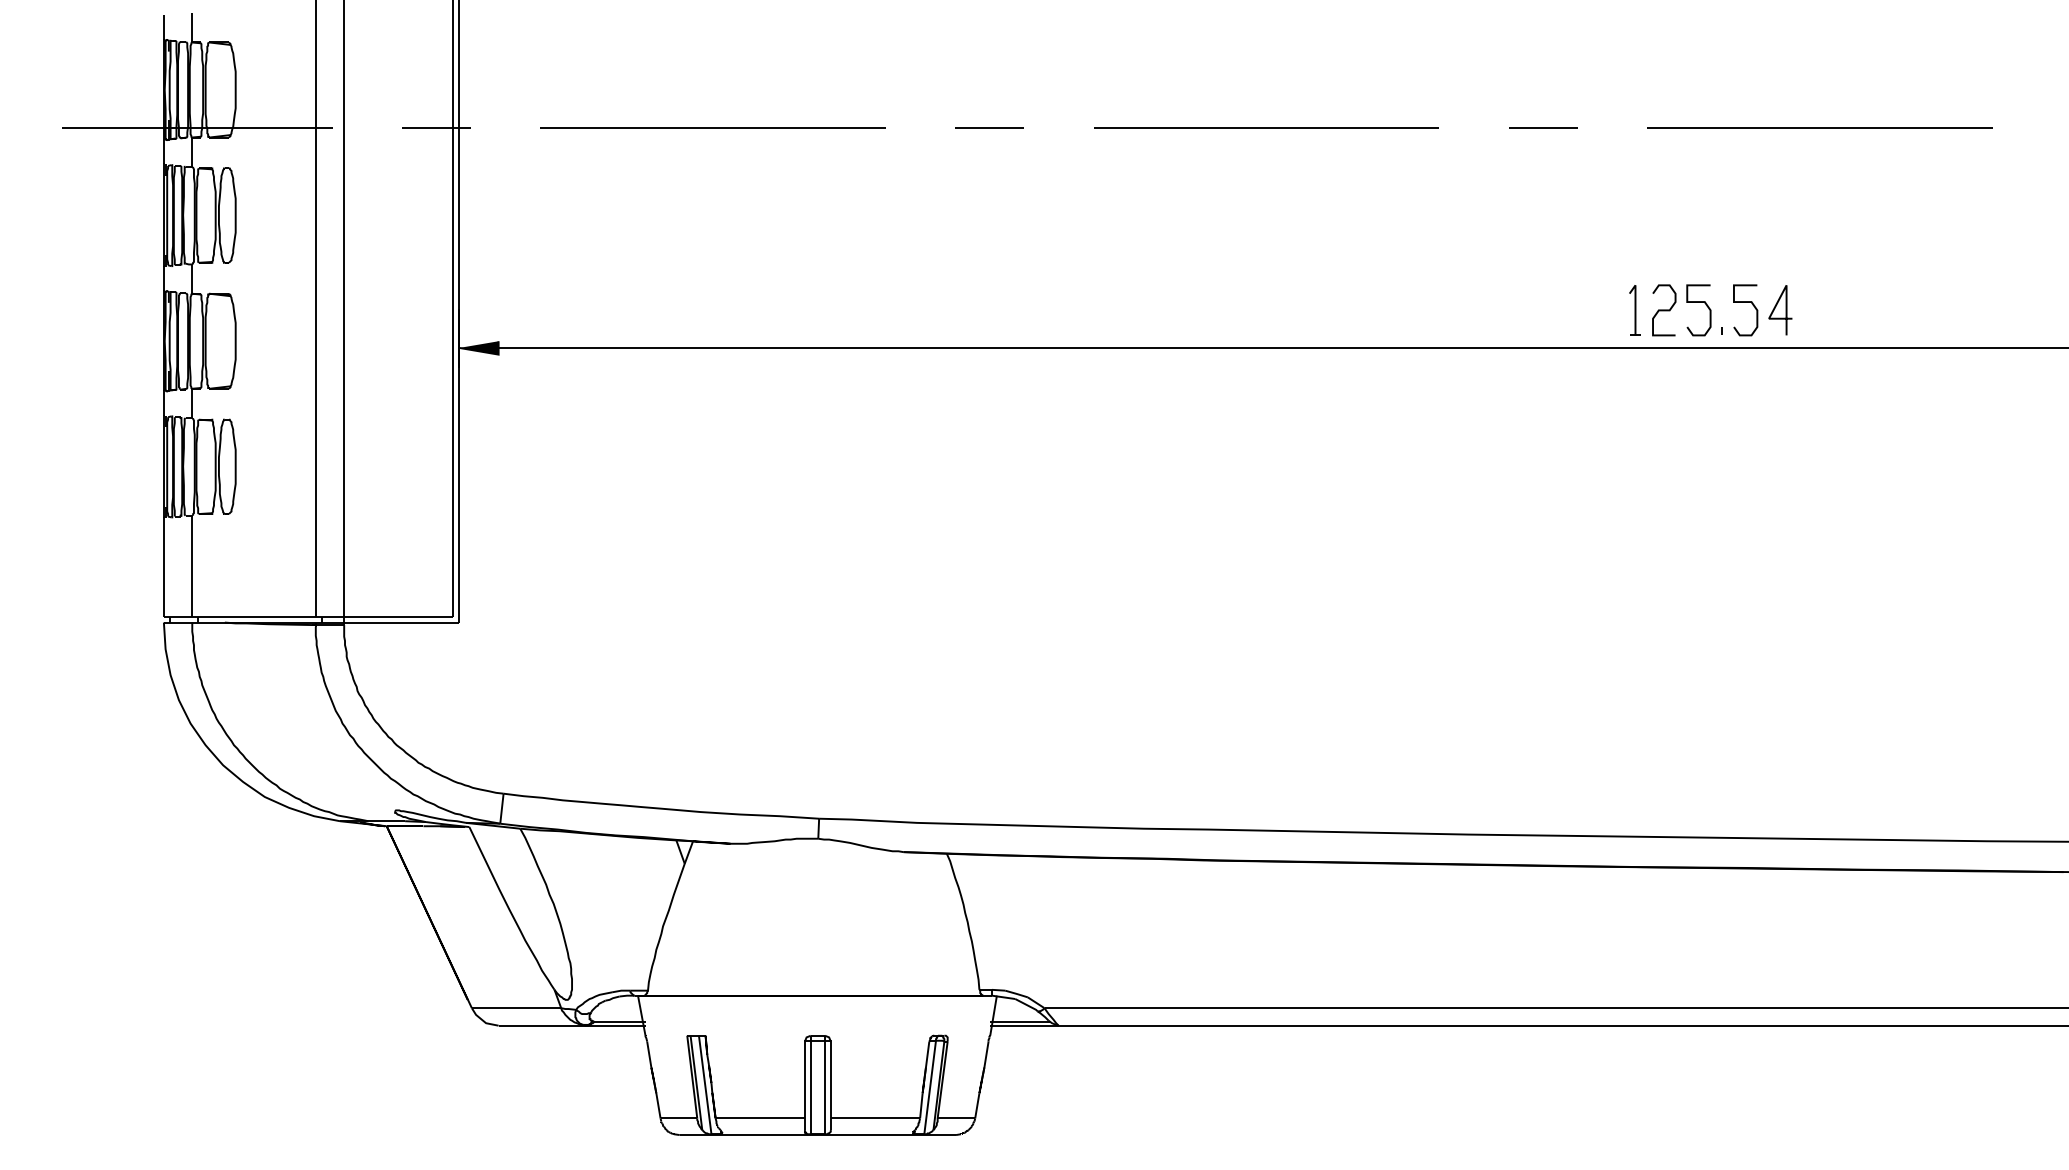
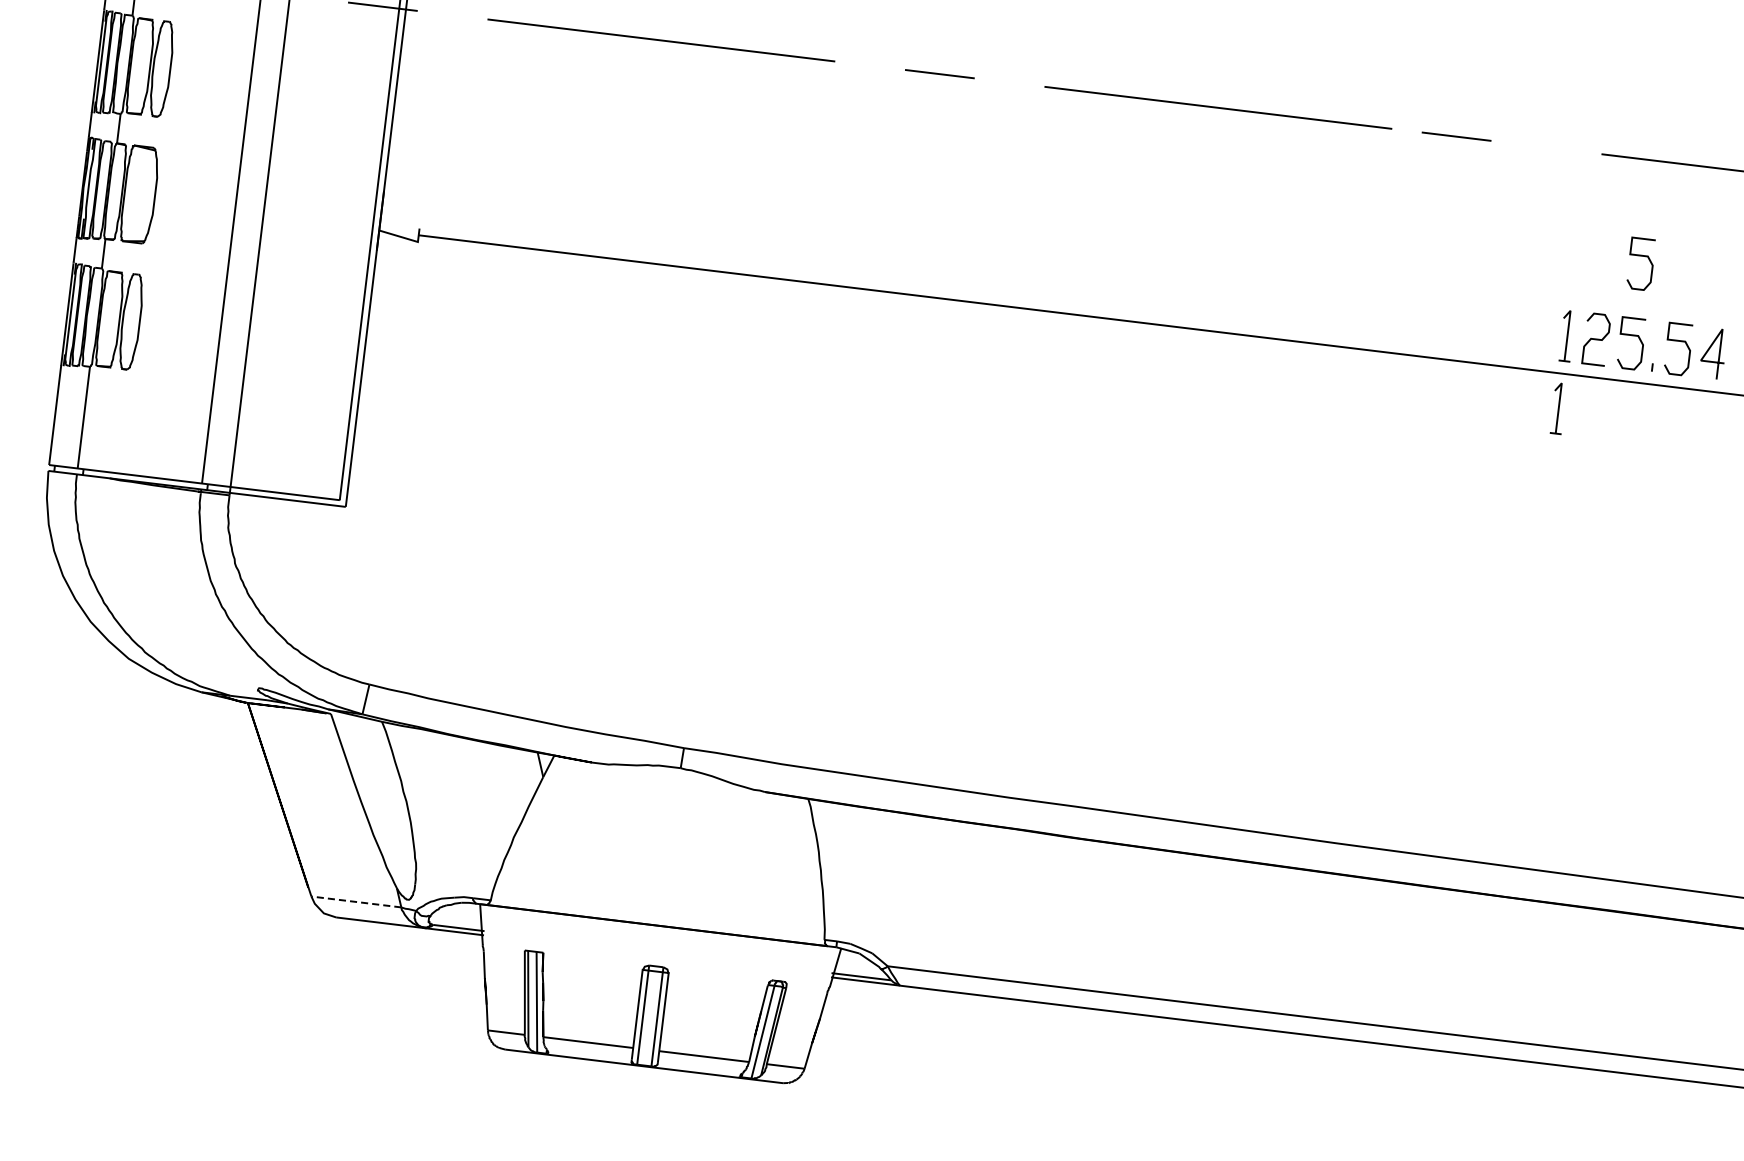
line: (1543, 127) -> (1456, 135), moved
curve: (1698, 223) -> (1641, 256), added
fill: (478, 347) -> (398, 232), removed
part: (1634, 382) -> (1557, 408), added
line: (516, 1008) -> (356, 902), solid -> dashed

